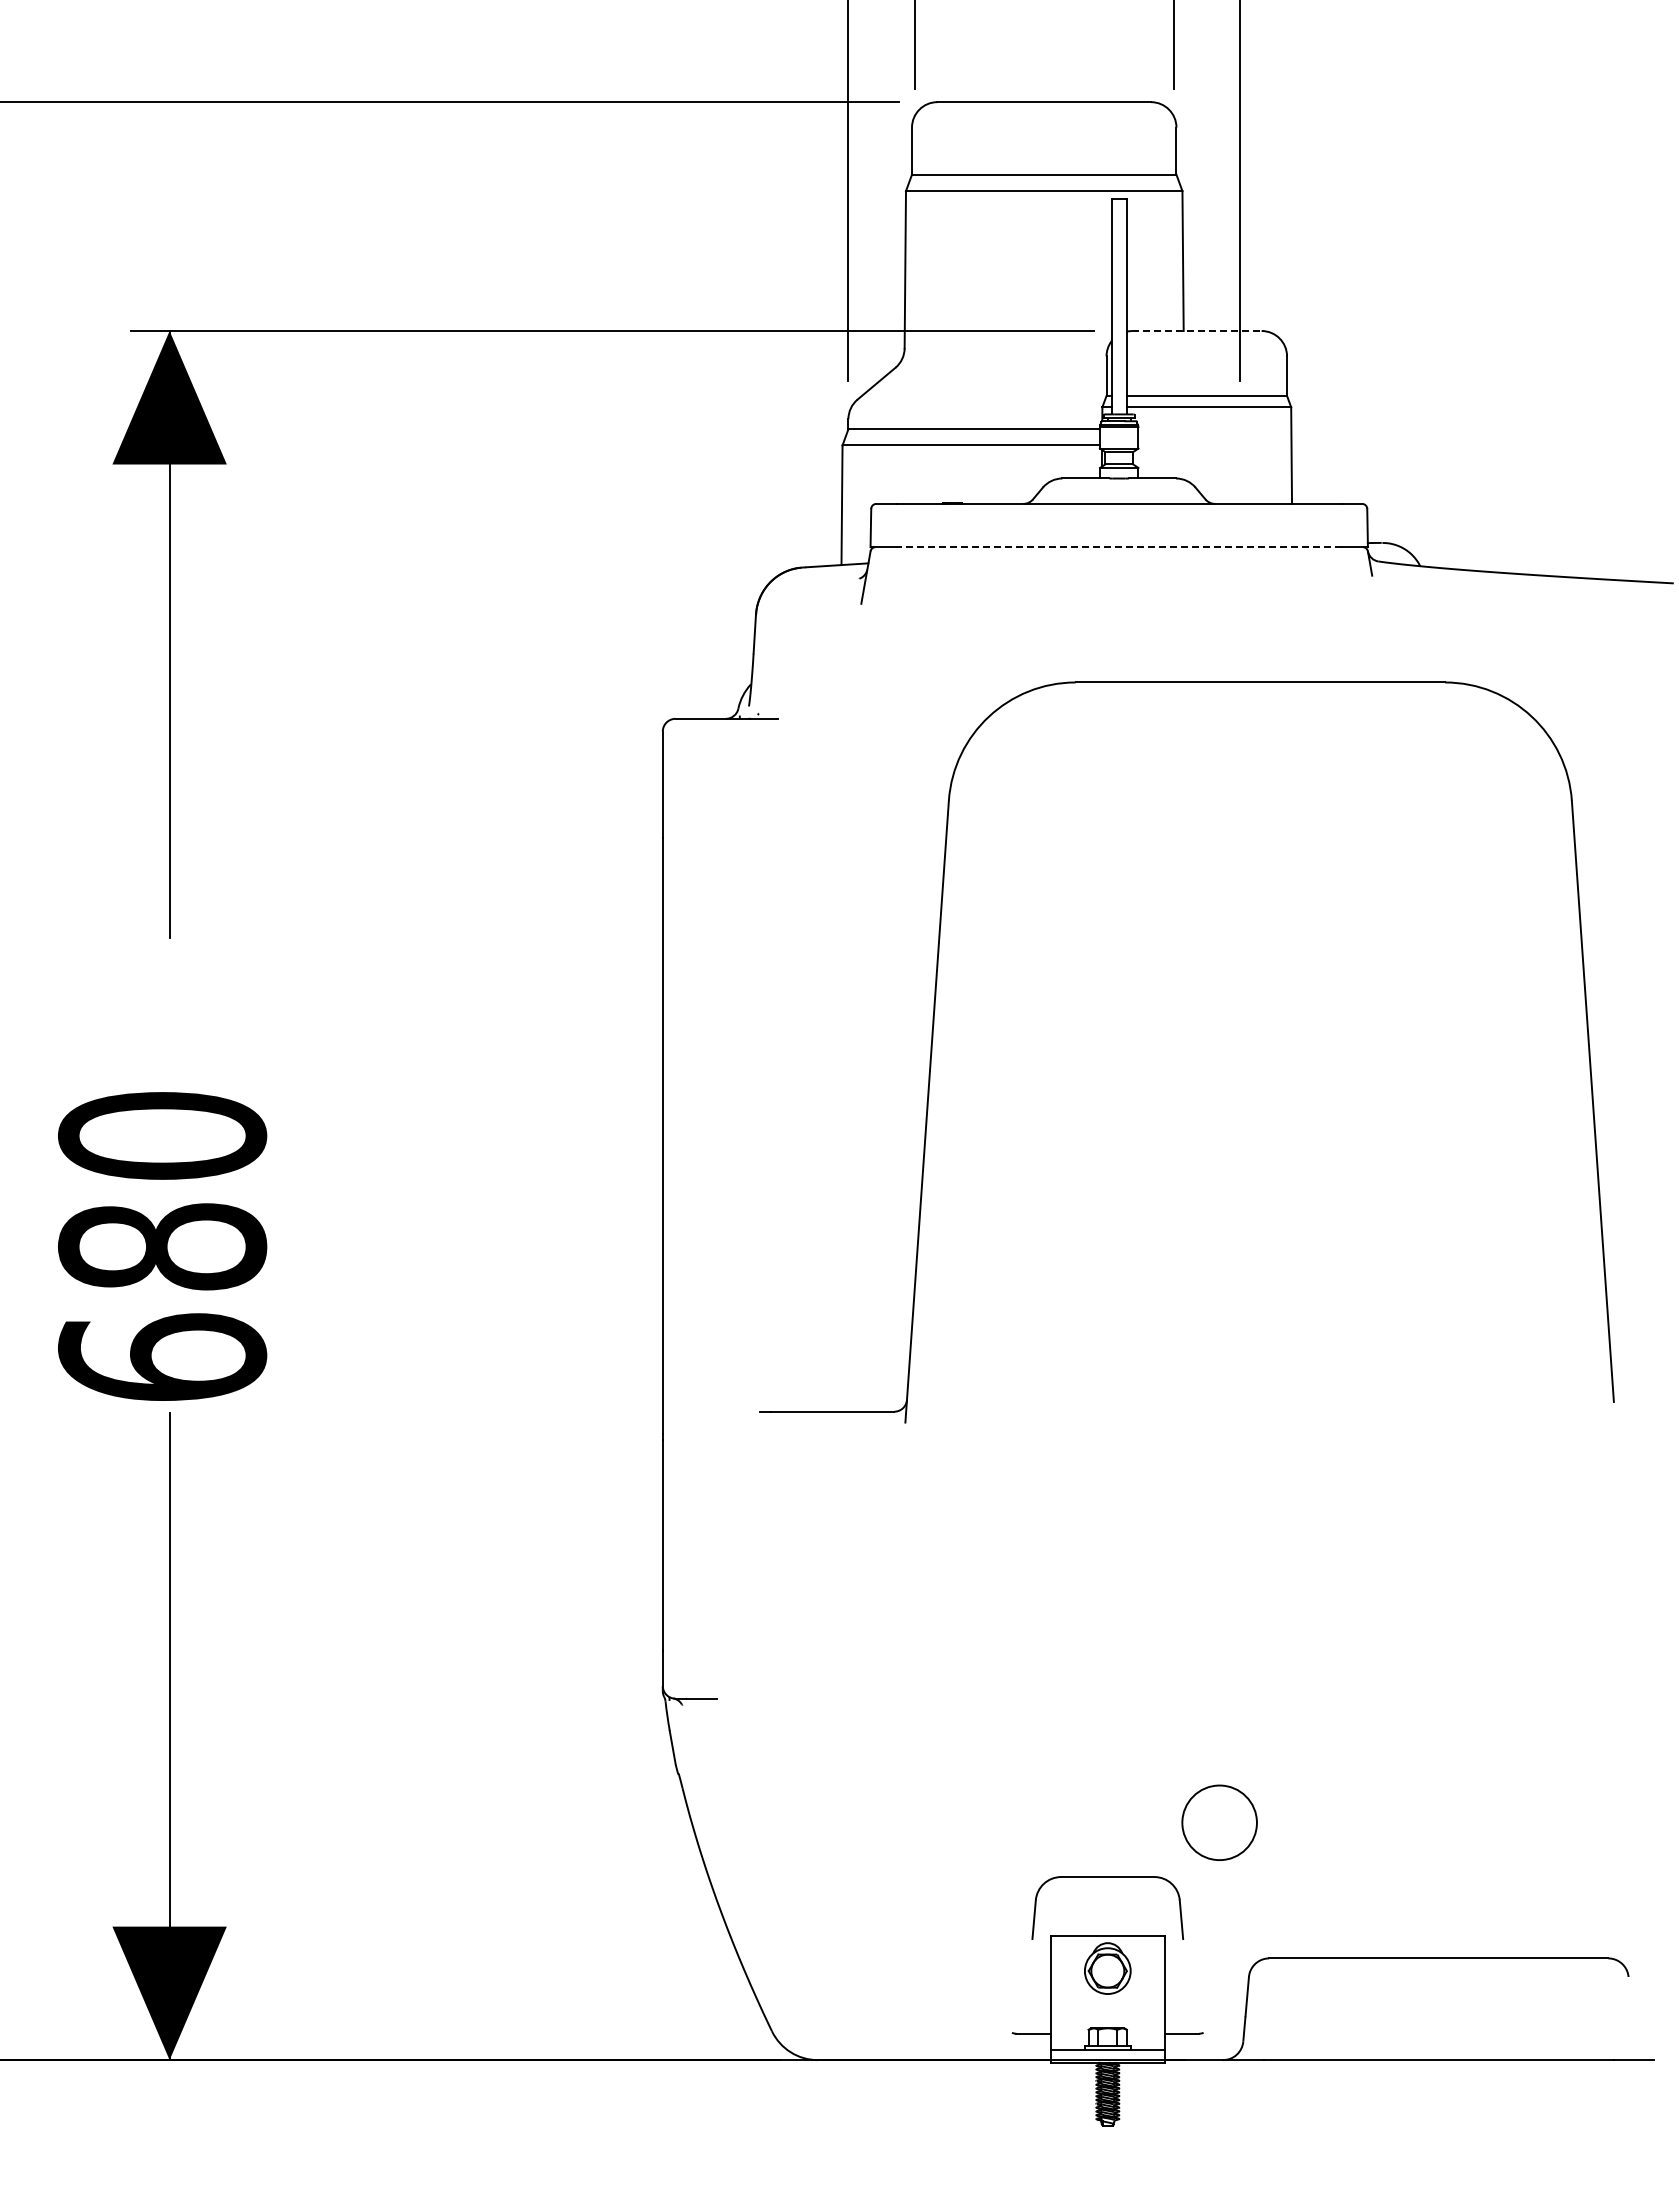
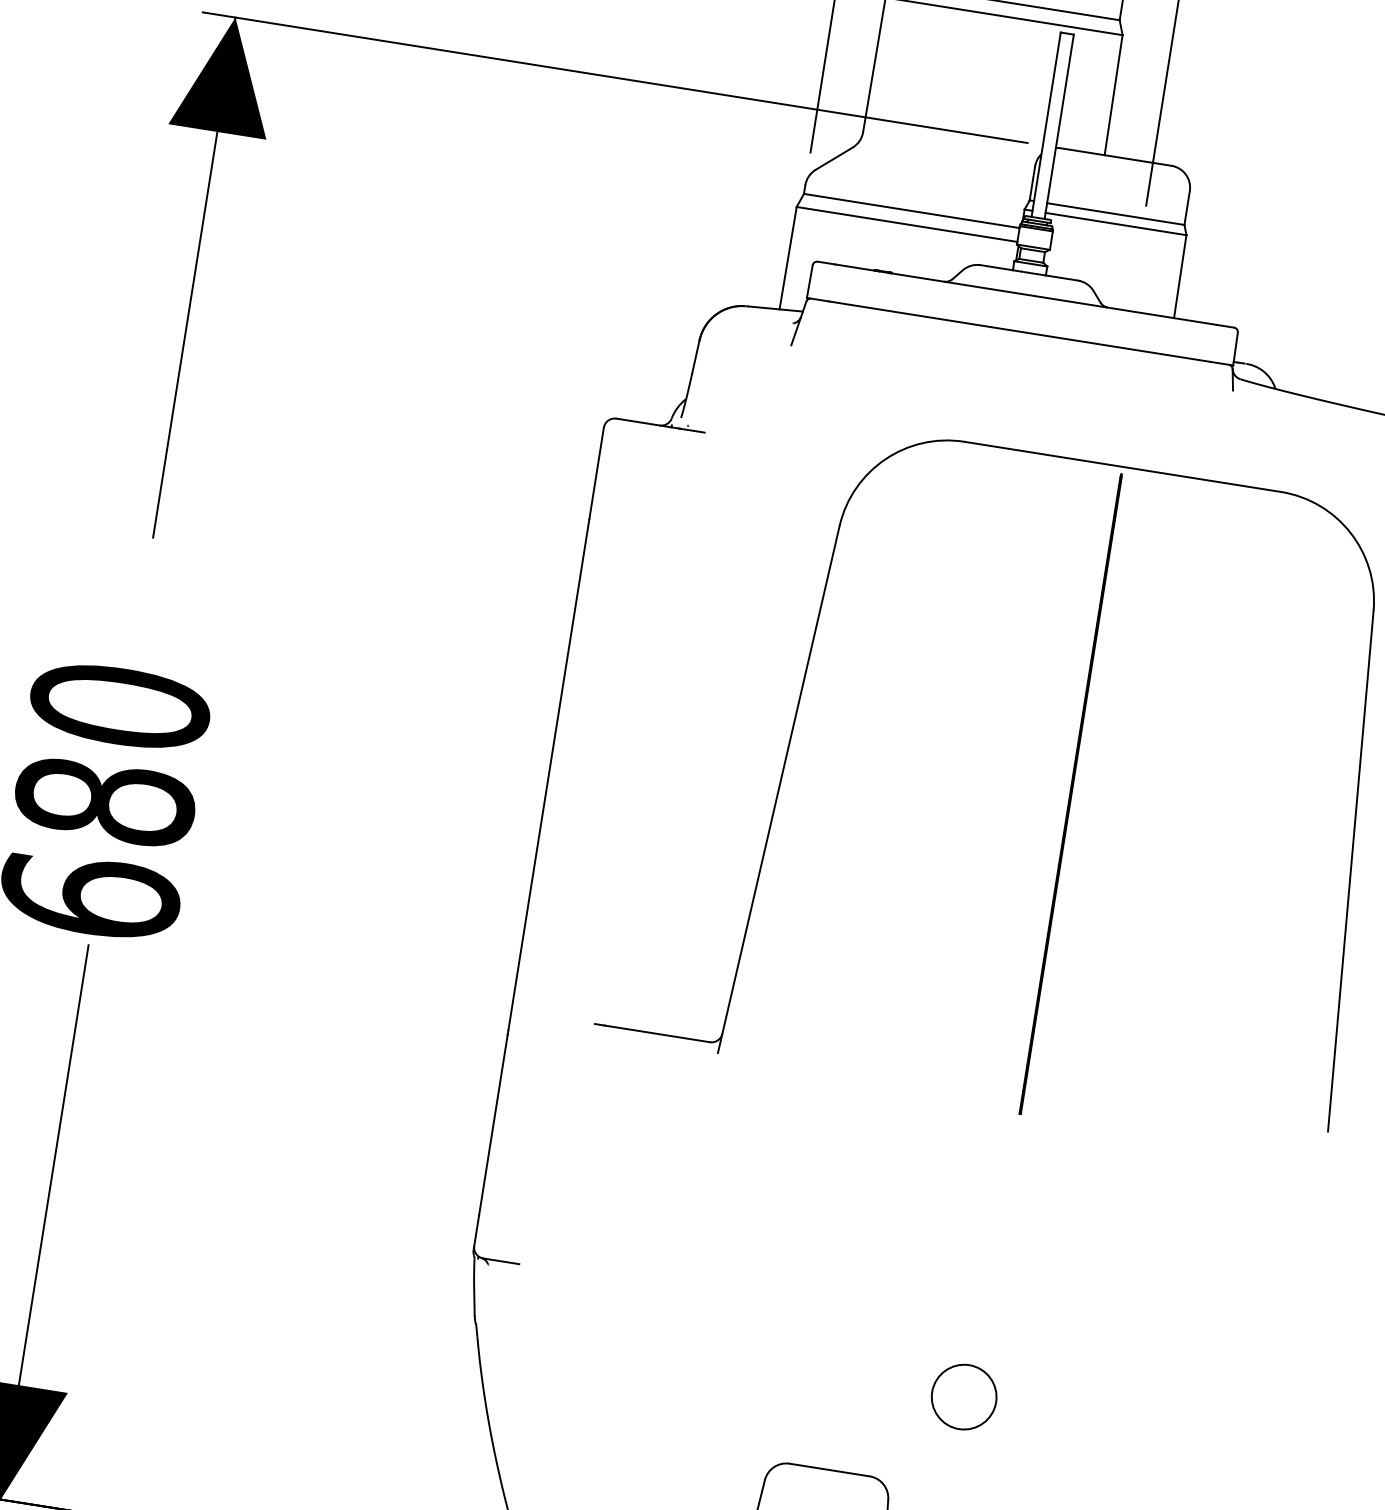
line: (1196, 331) -> (1115, 157), dashed -> solid
line: (1118, 547) -> (1019, 331), dashed -> solid
line: (1259, 1063) -> (1070, 793), added
part: (1219, 1822) -> (964, 1396), moved

